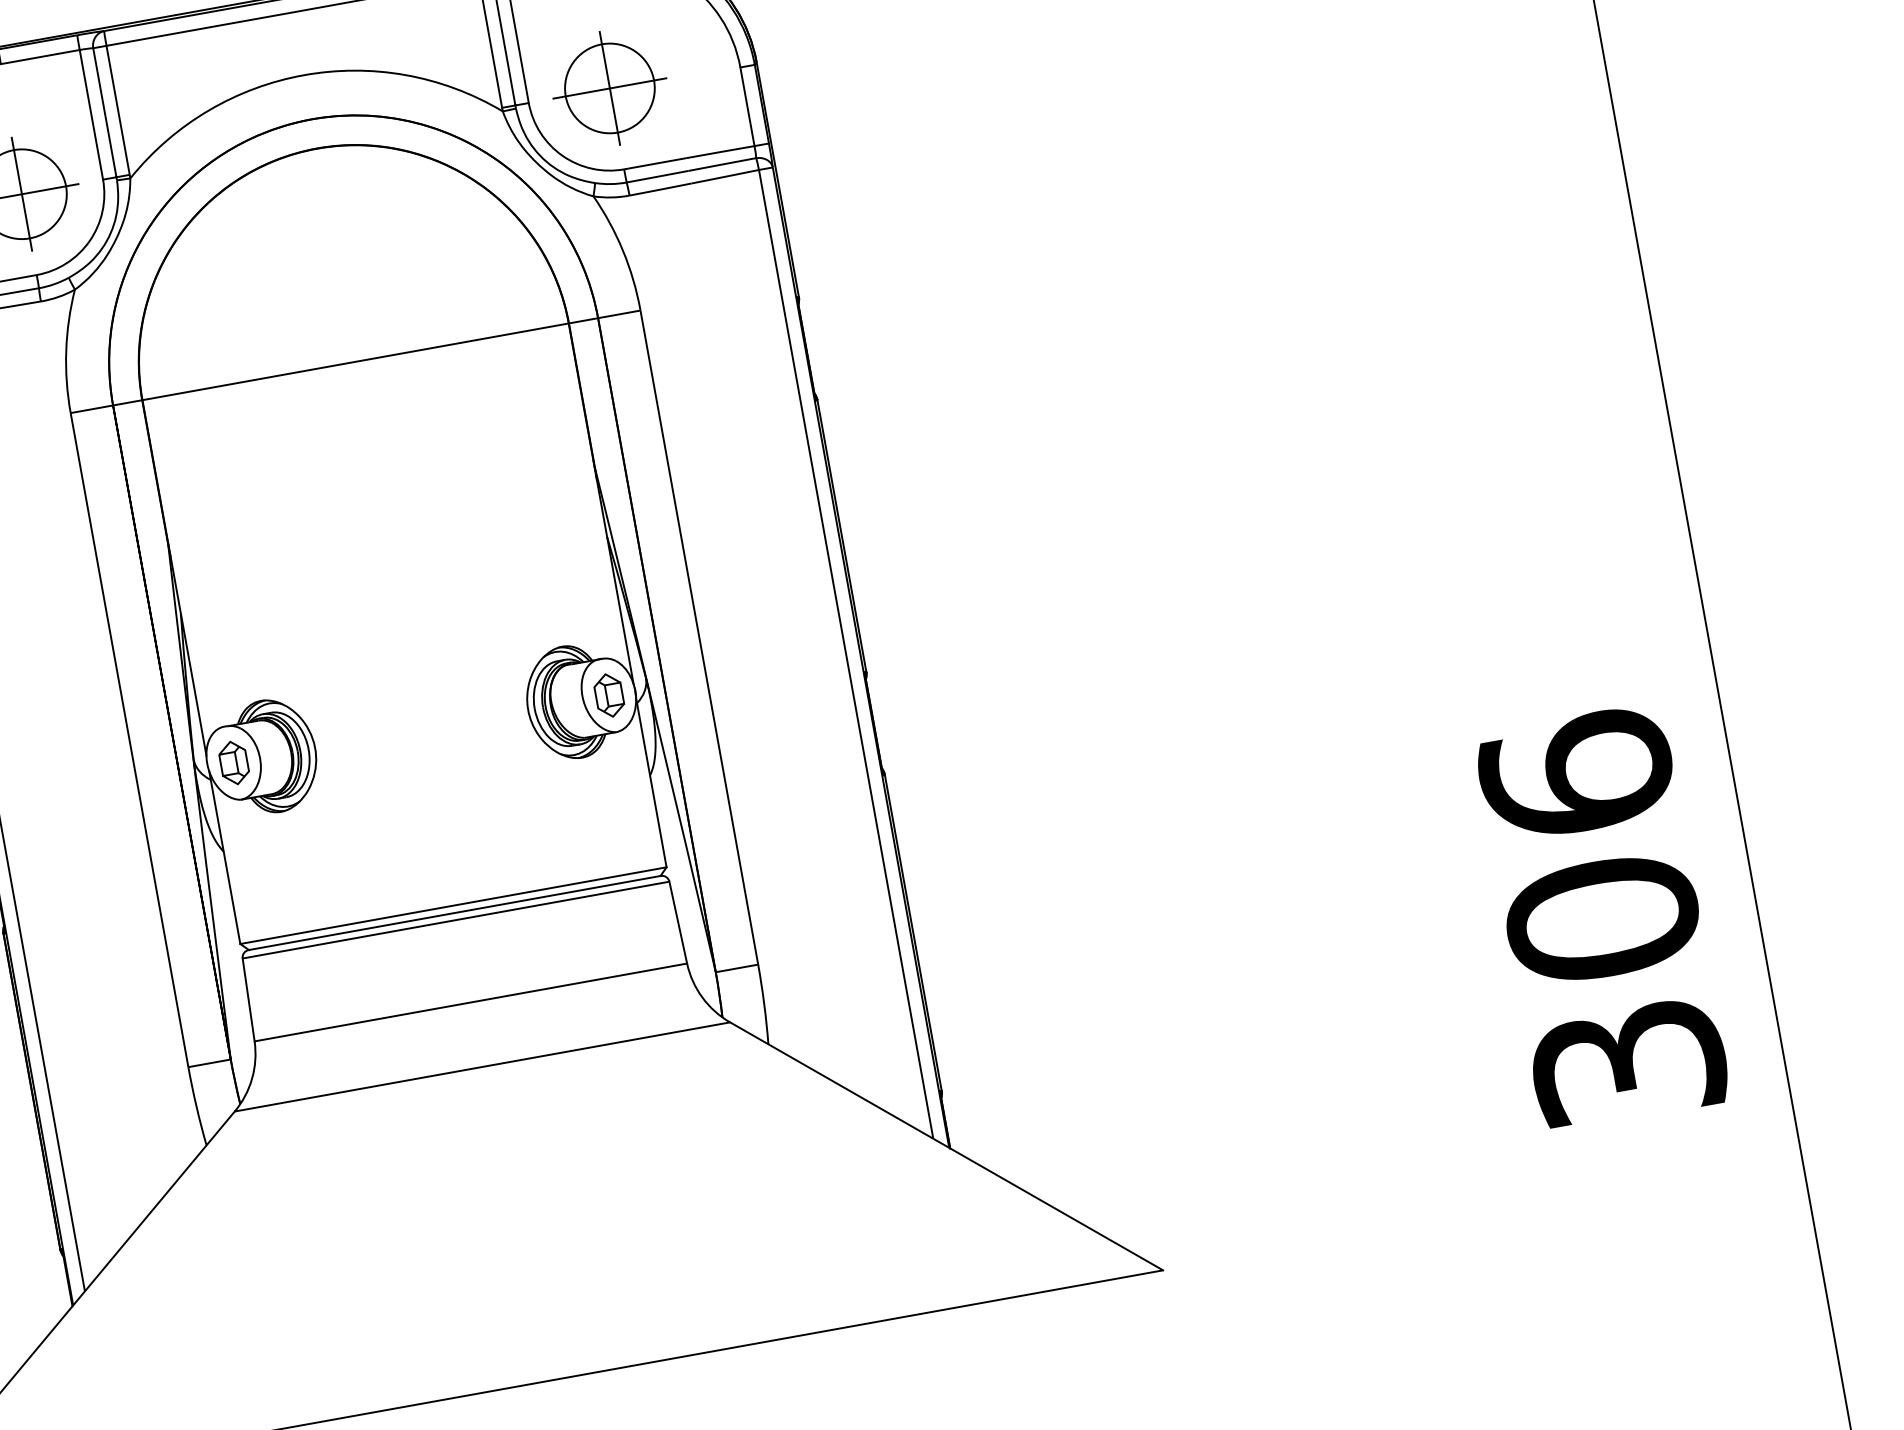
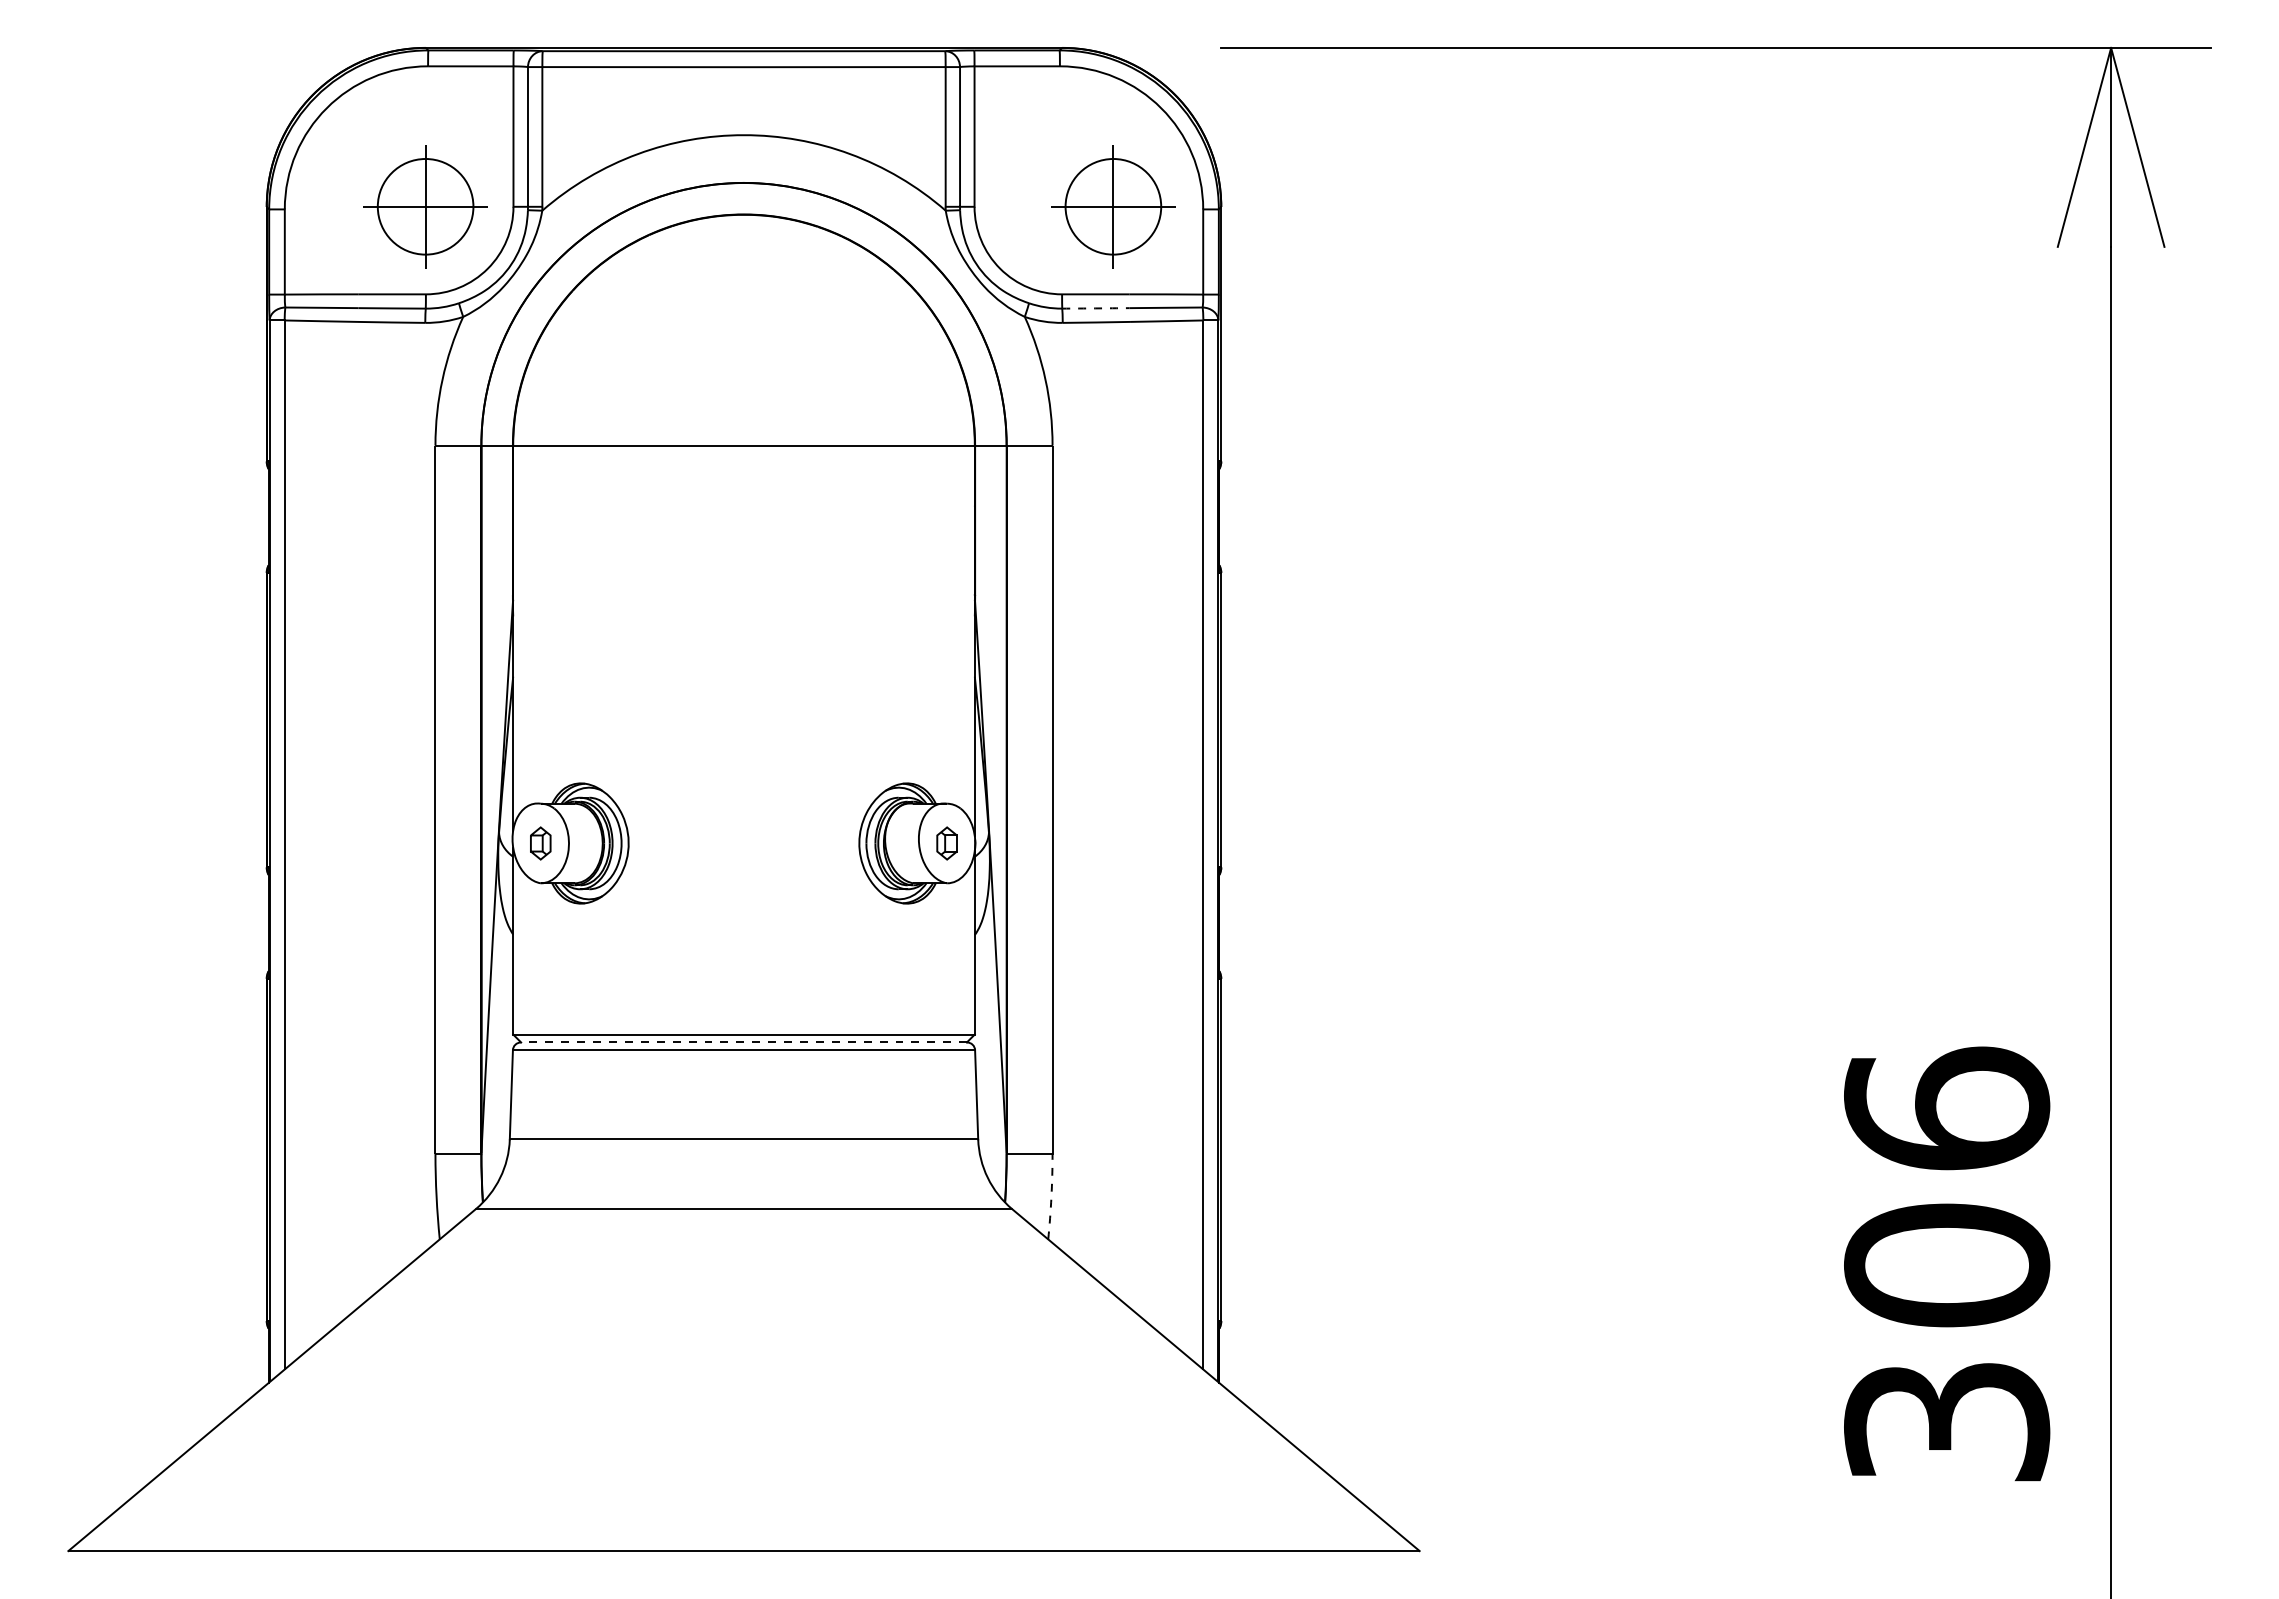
part: (609, 88) -> (1113, 206), moved
line: (657, 176) -> (1095, 308), solid -> dashed
part: (608, 695) -> (946, 843), size x0.7
part: (233, 763) -> (540, 843), size x0.7
line: (454, 913) -> (743, 1042), solid -> dashed
line: (764, 1004) -> (1051, 1196), solid -> dashed

